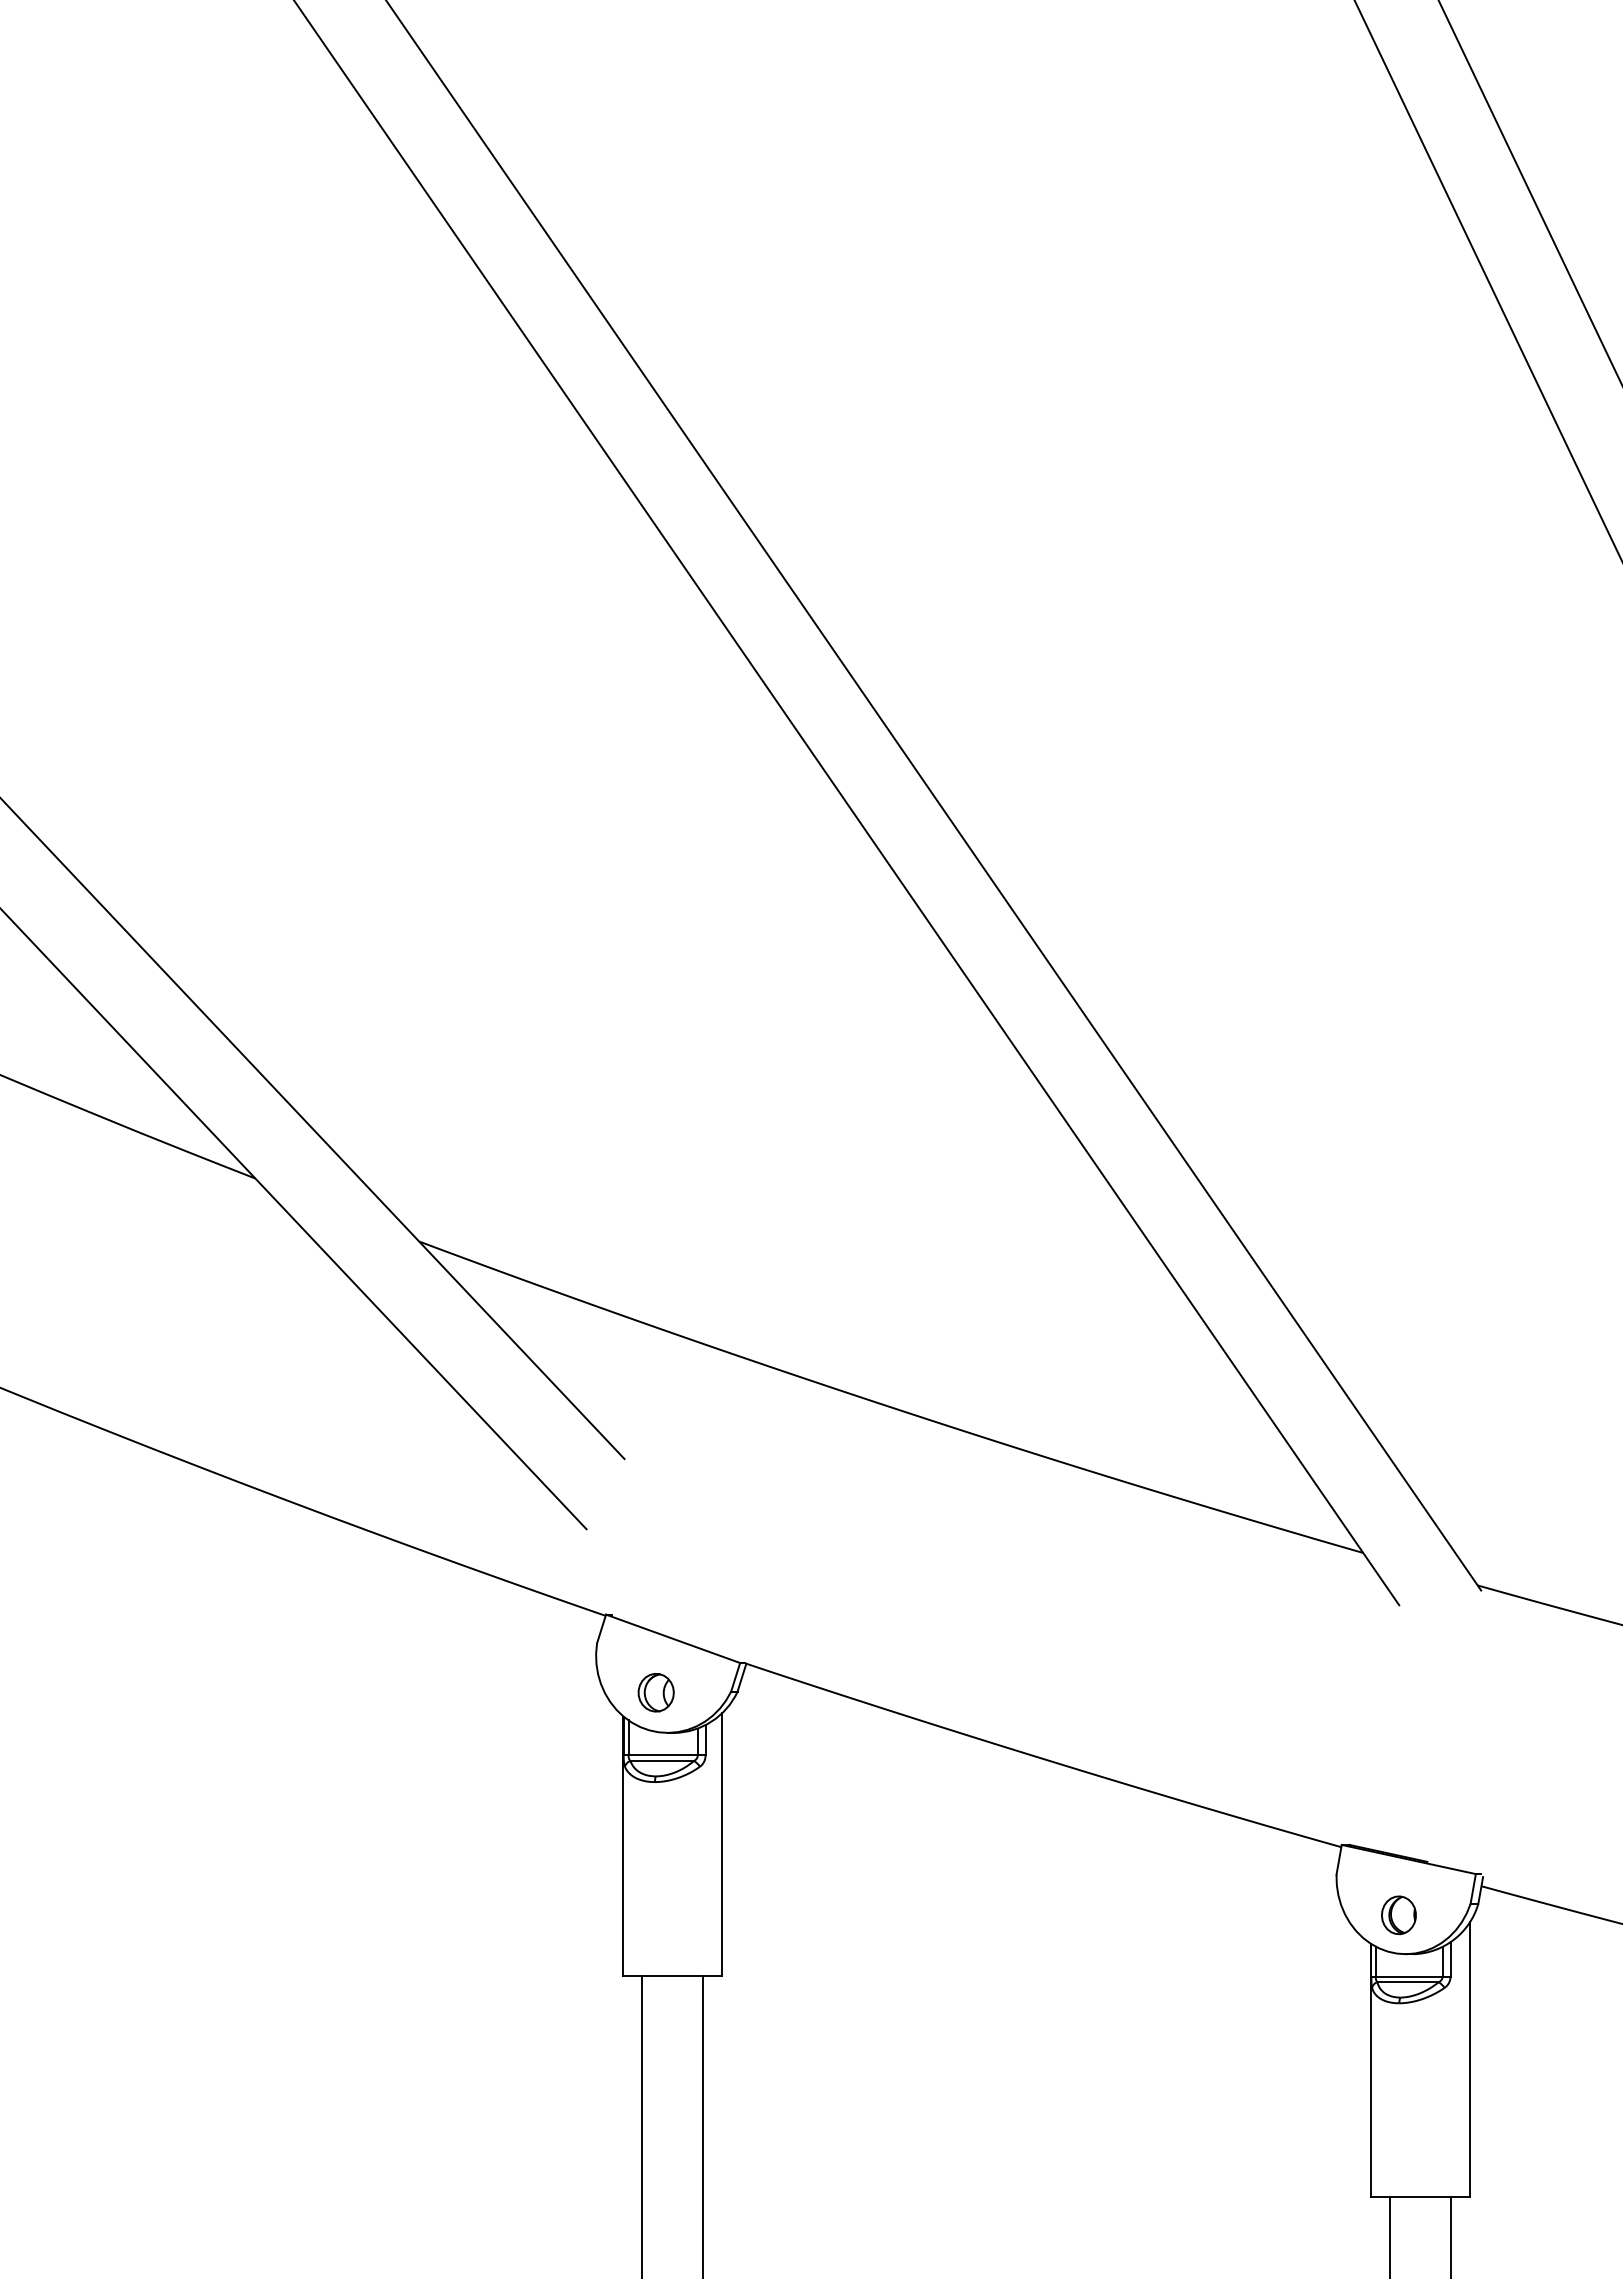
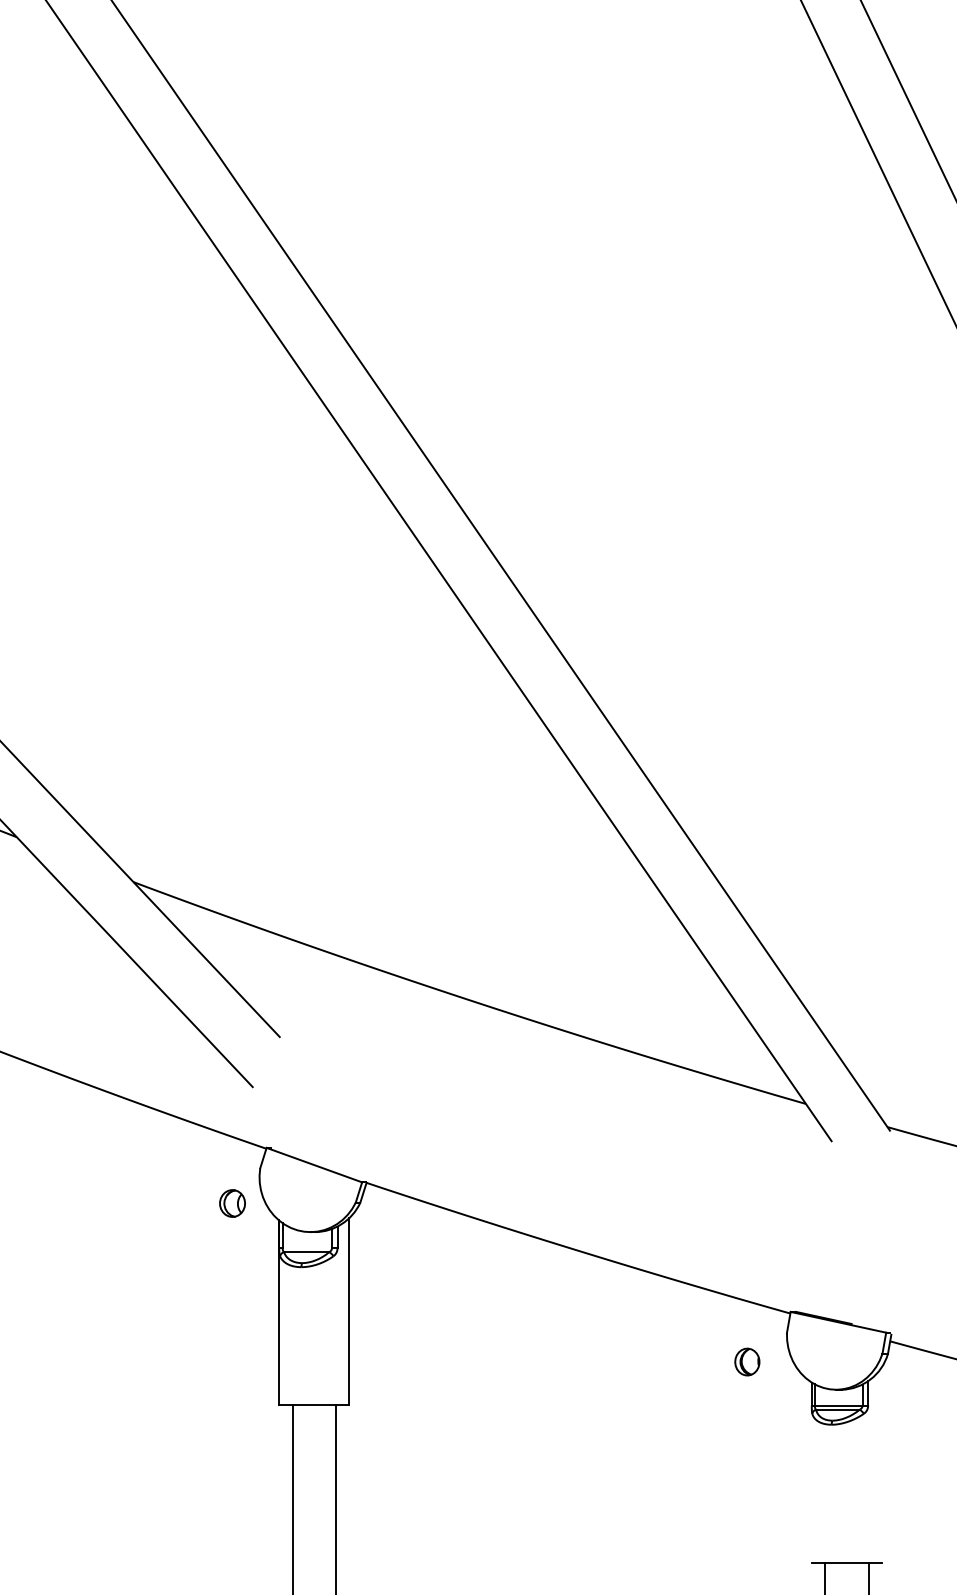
part: (655, 1692) -> (232, 1203), moved
line: (662, 1755) -> (306, 1248), removed
part: (1398, 1915) -> (747, 1362), moved
line: (1469, 2059) -> (881, 1464), removed
line: (1371, 2070) -> (811, 1472), removed

